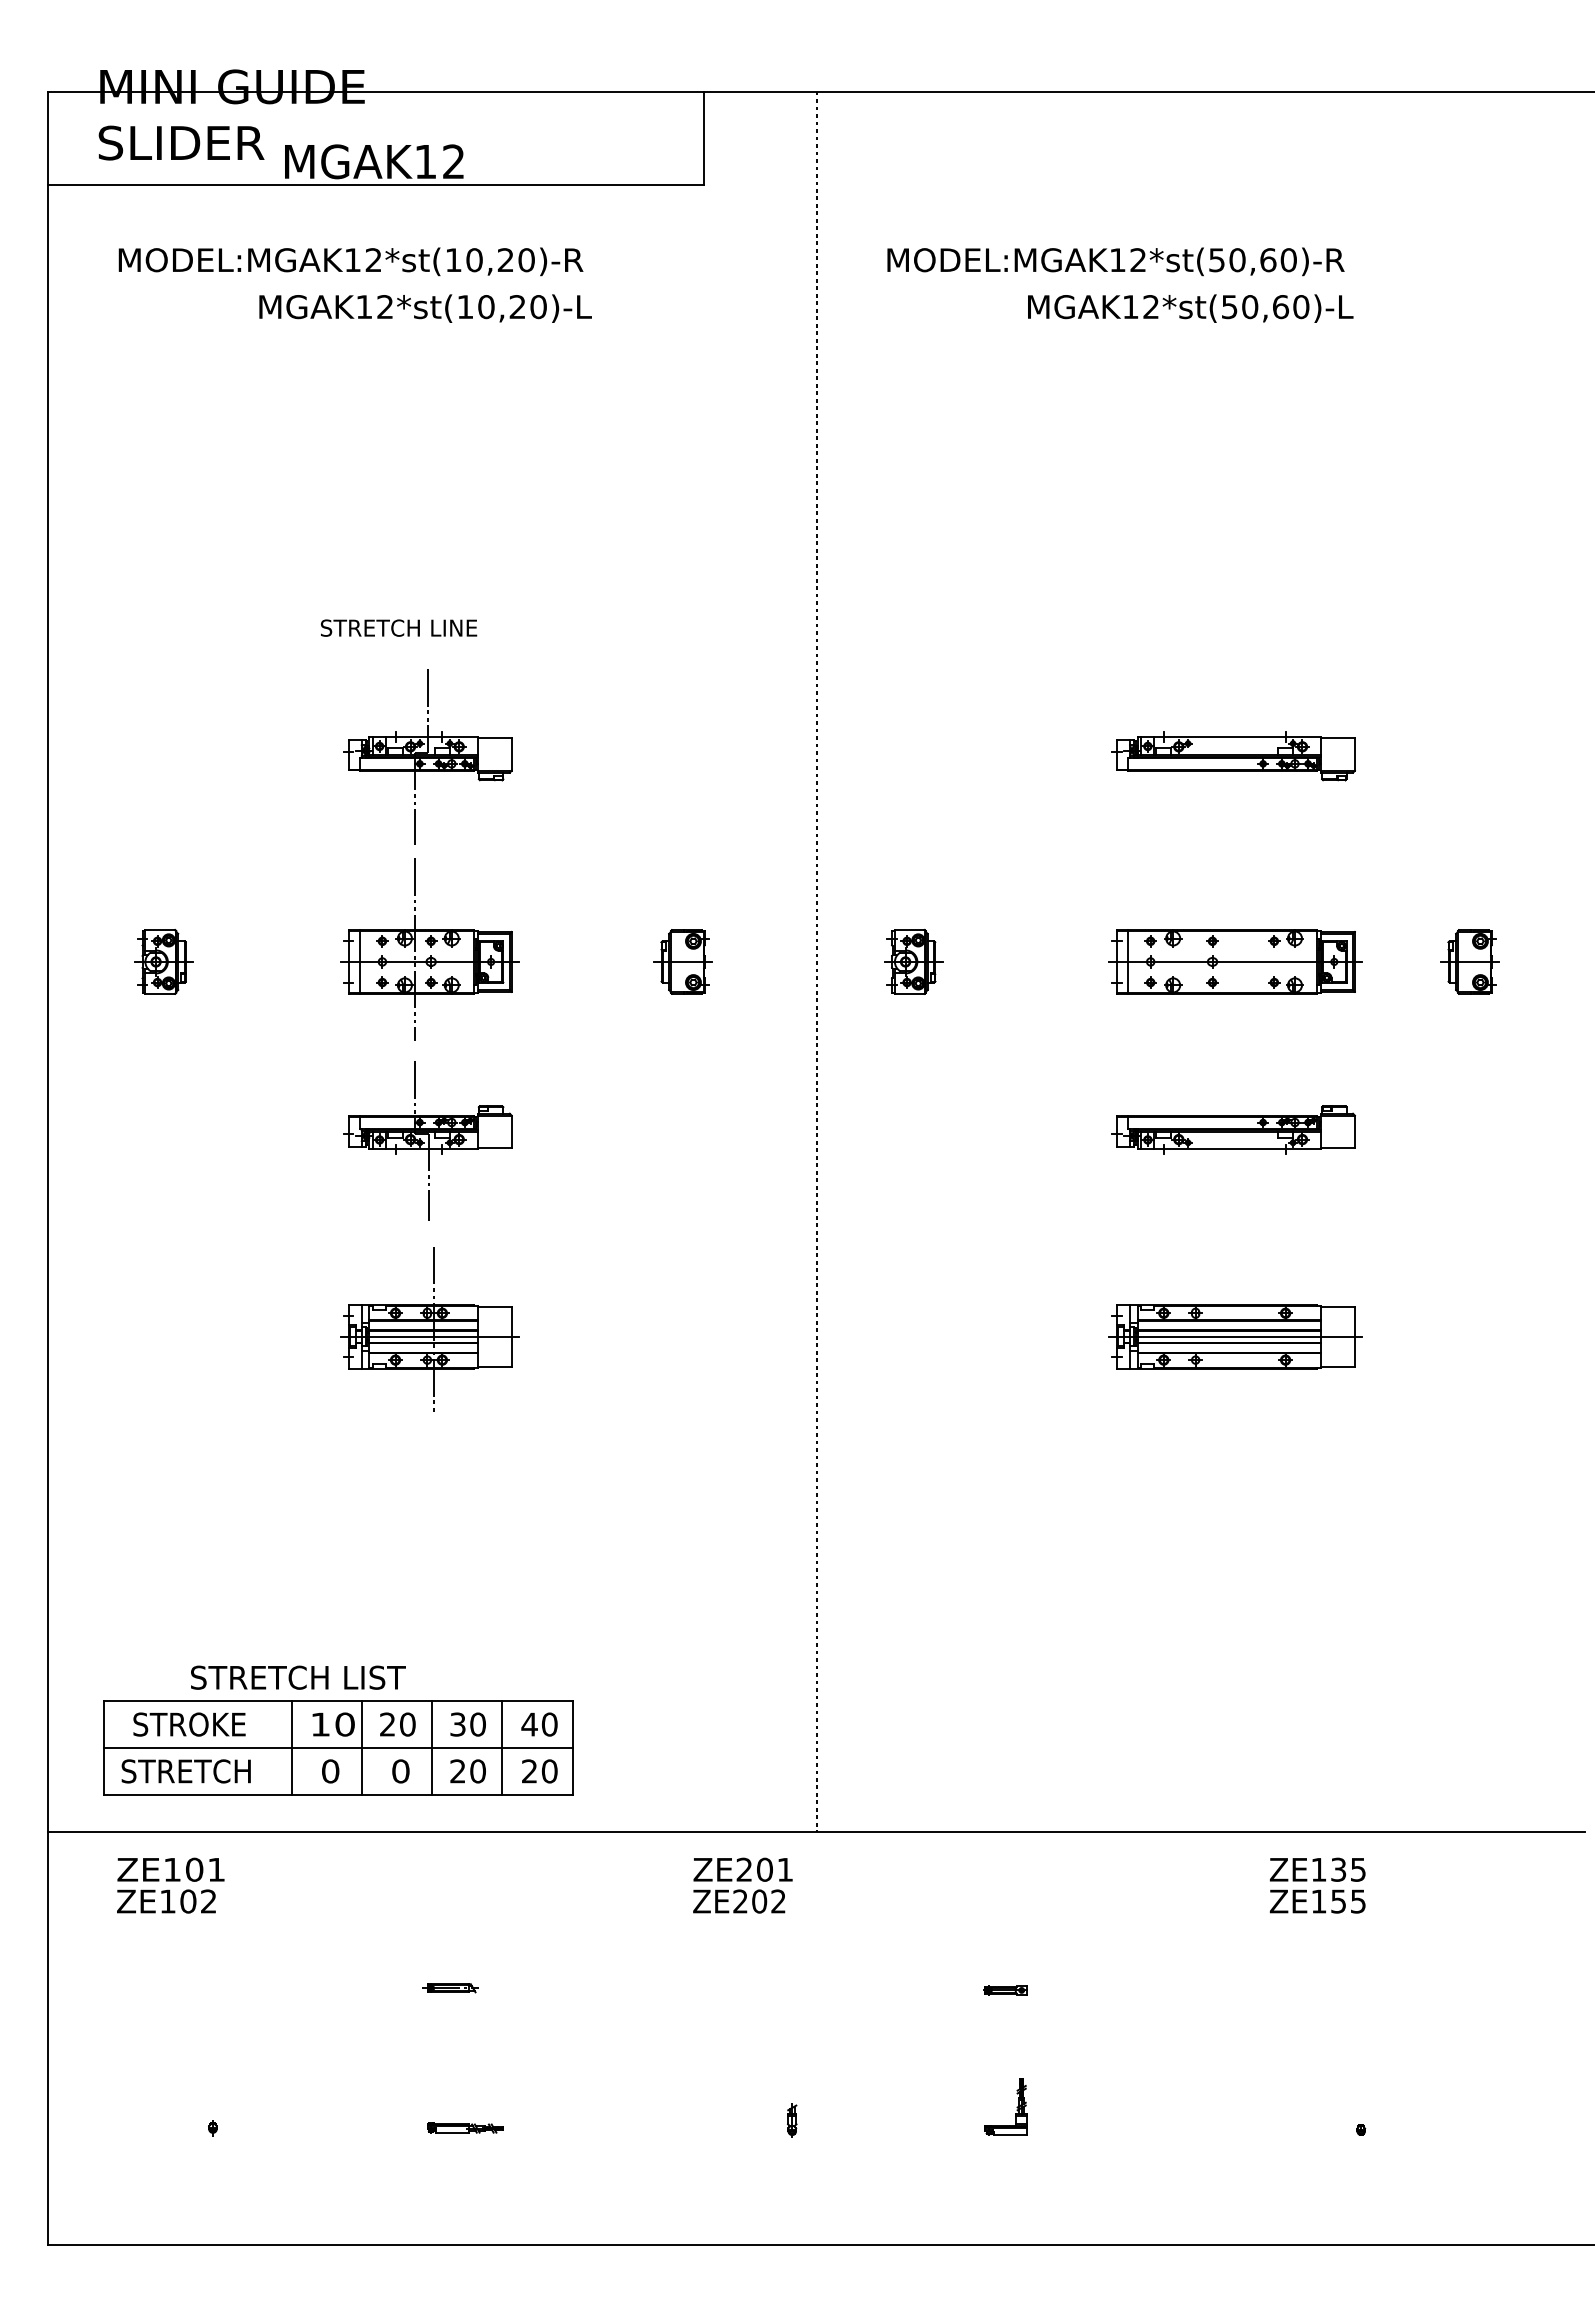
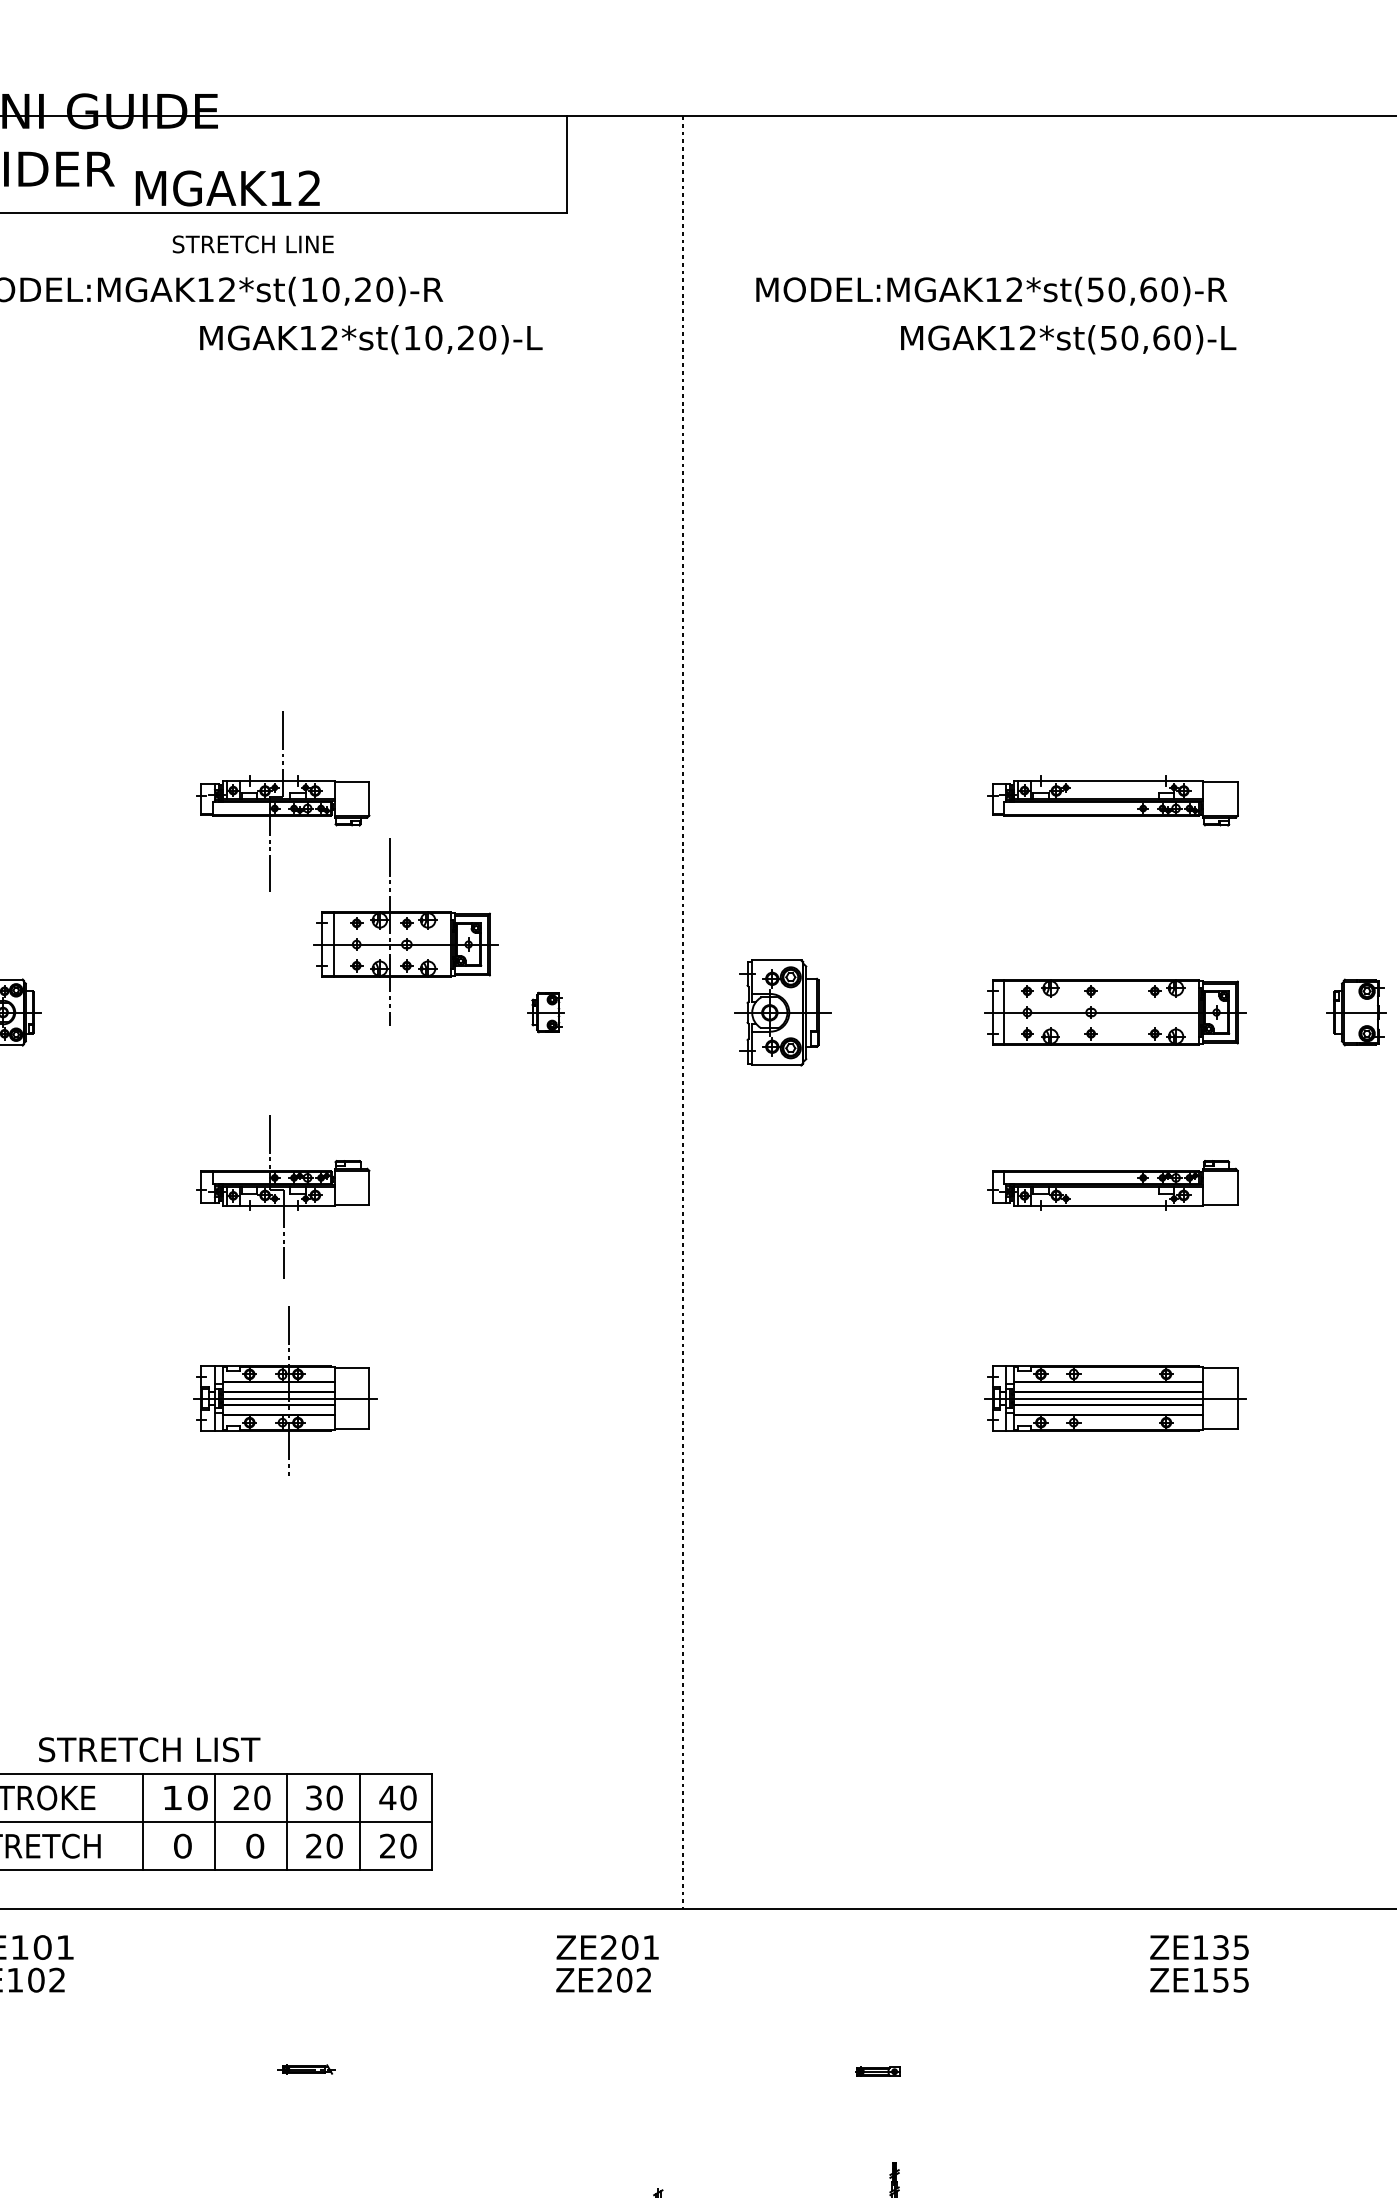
text: (425, 308) -> (371, 339), moved
text: (399, 627) -> (253, 243), moved
part: (429, 949) -> (405, 931), moved
part: (682, 961) -> (545, 1012), size x0.6
part: (913, 961) -> (783, 1012), size x1.6

